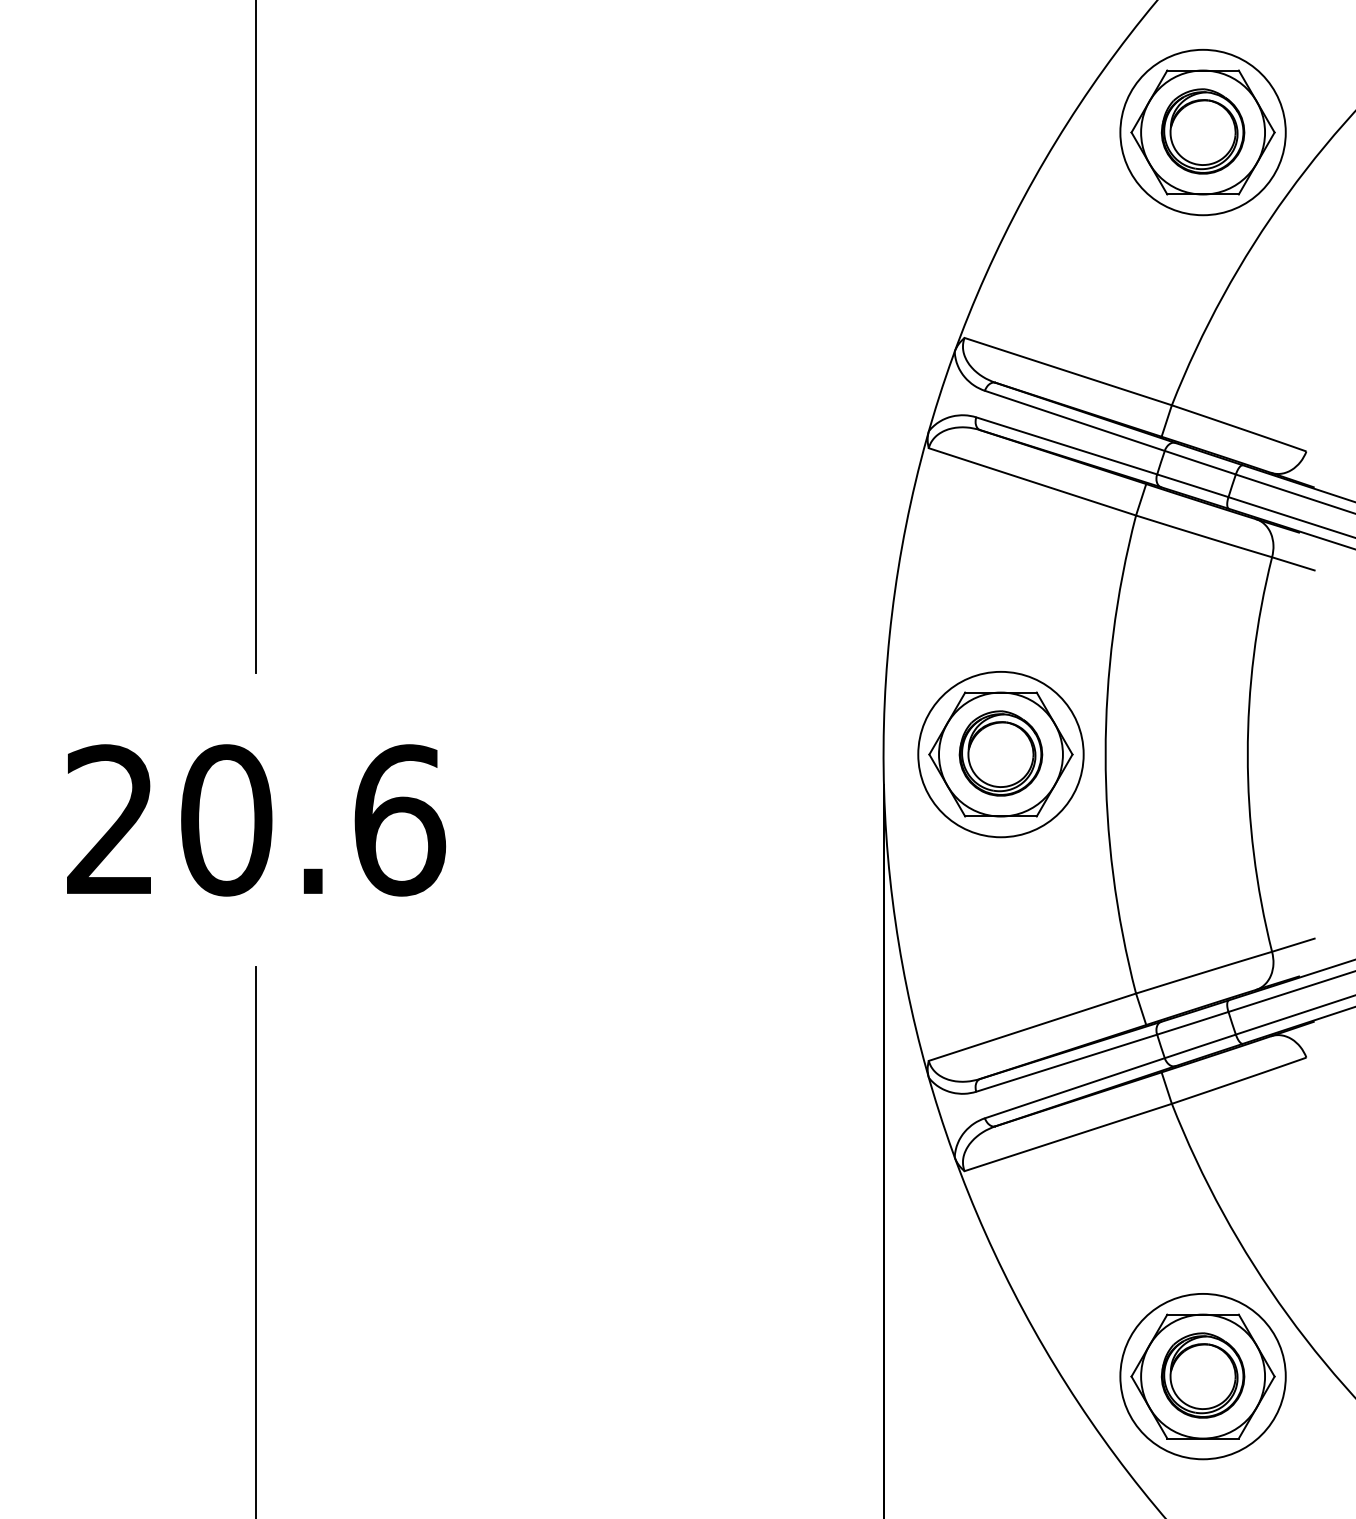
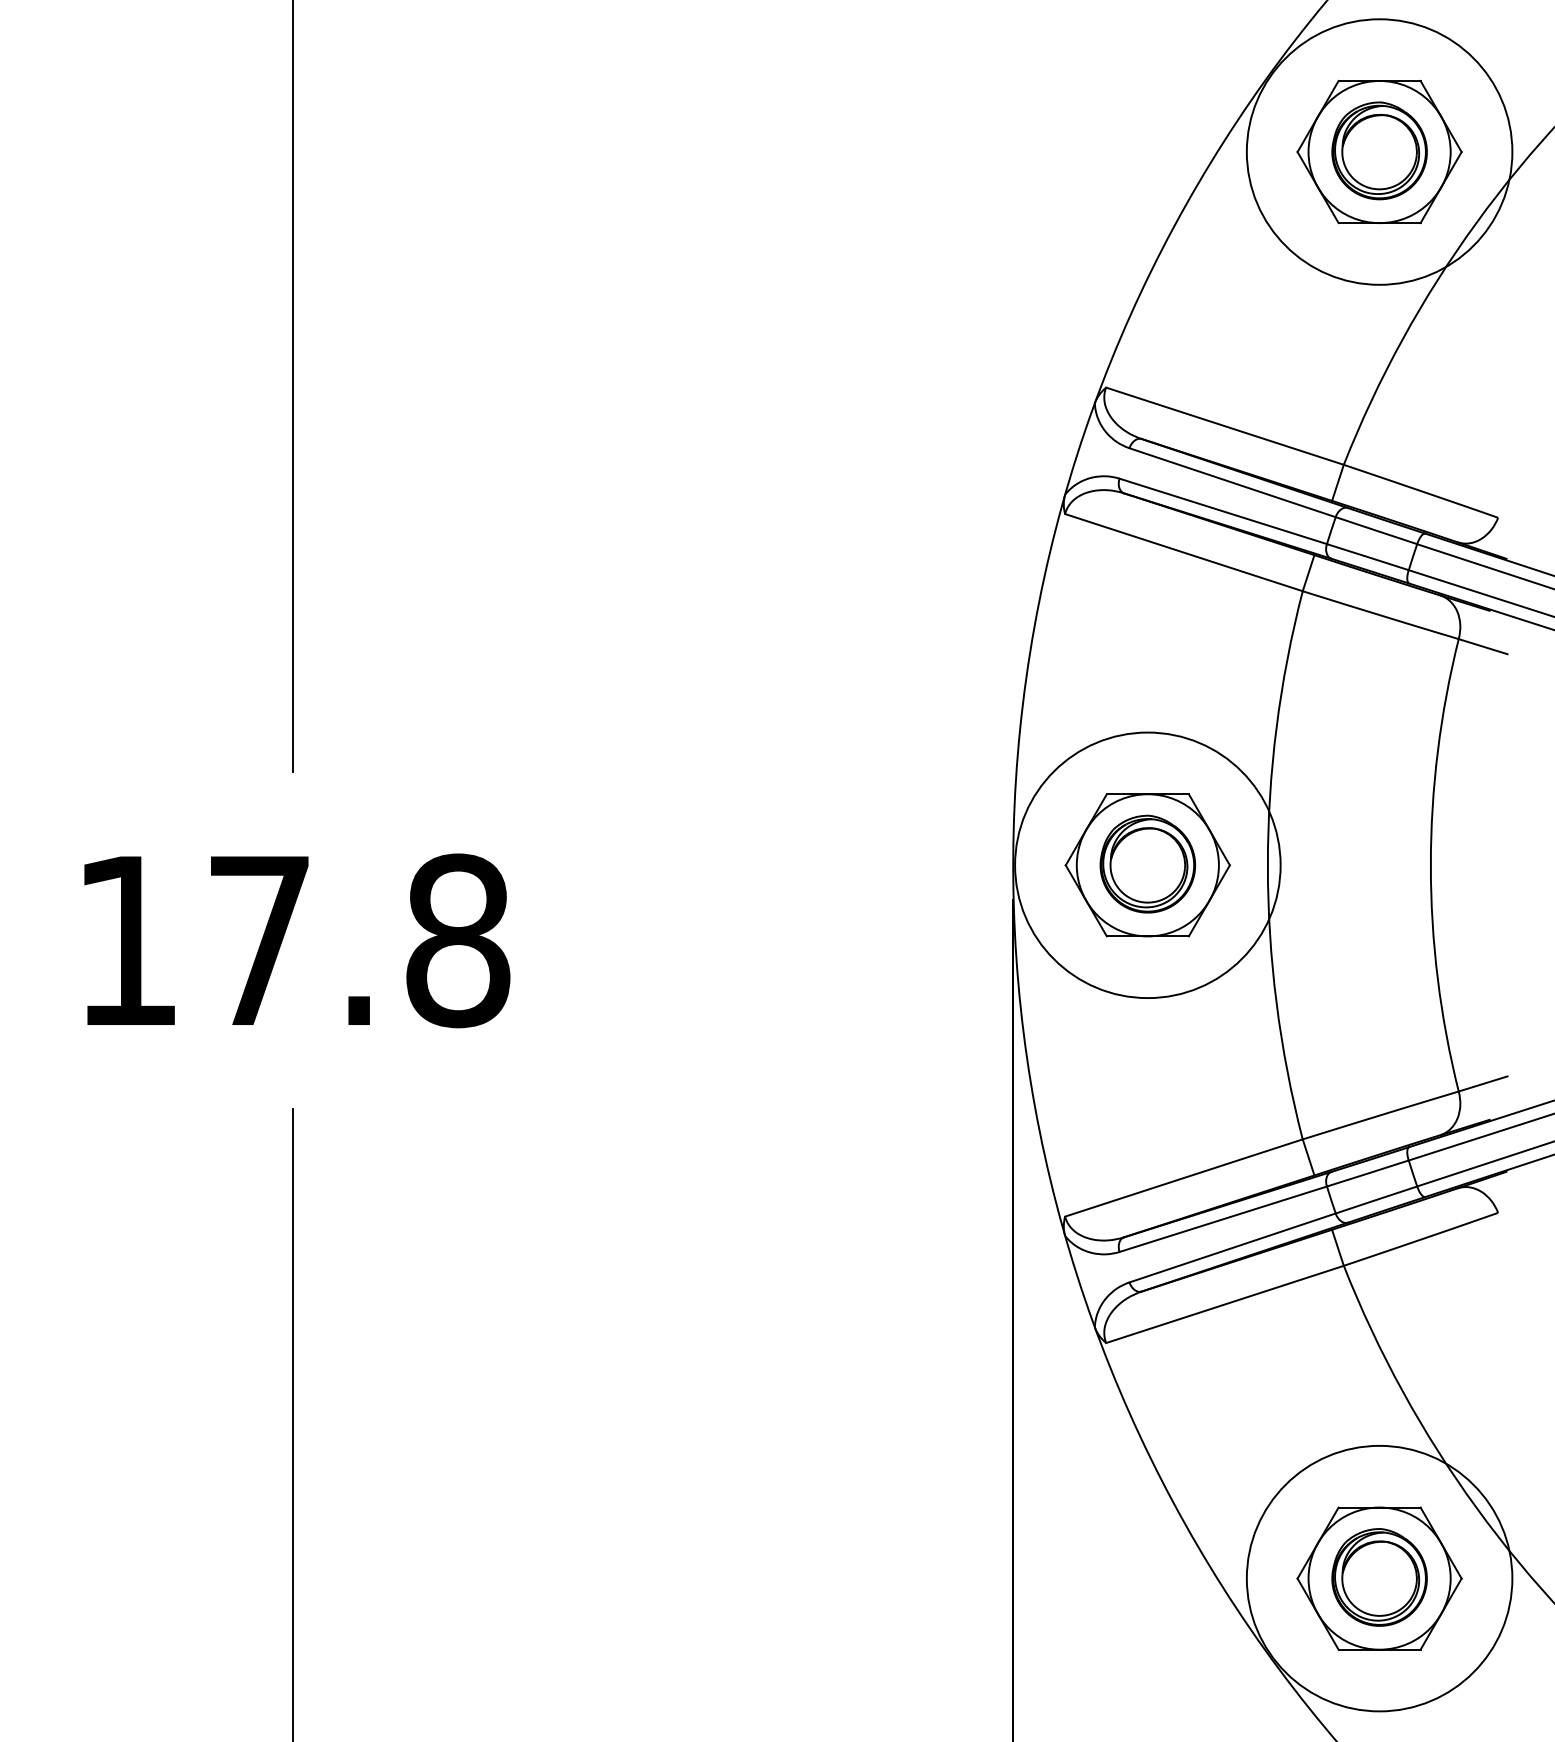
circle: (1202, 132) -> (1378, 152), size x1.4
circle: (1000, 754) -> (1147, 865), size x1.4
text: (256, 820) -> (294, 940), 20.6 -> 17.8
circle: (1202, 1376) -> (1378, 1578), size x1.4

